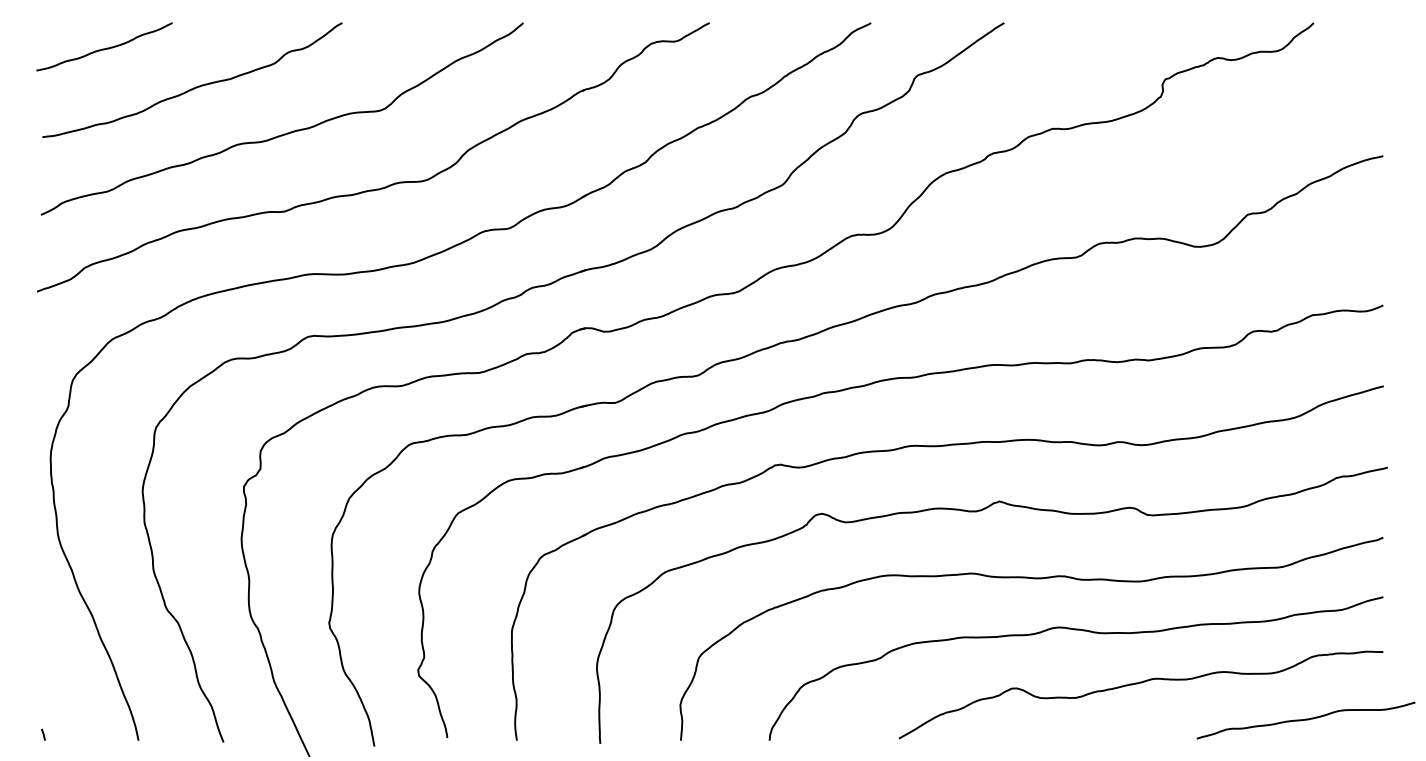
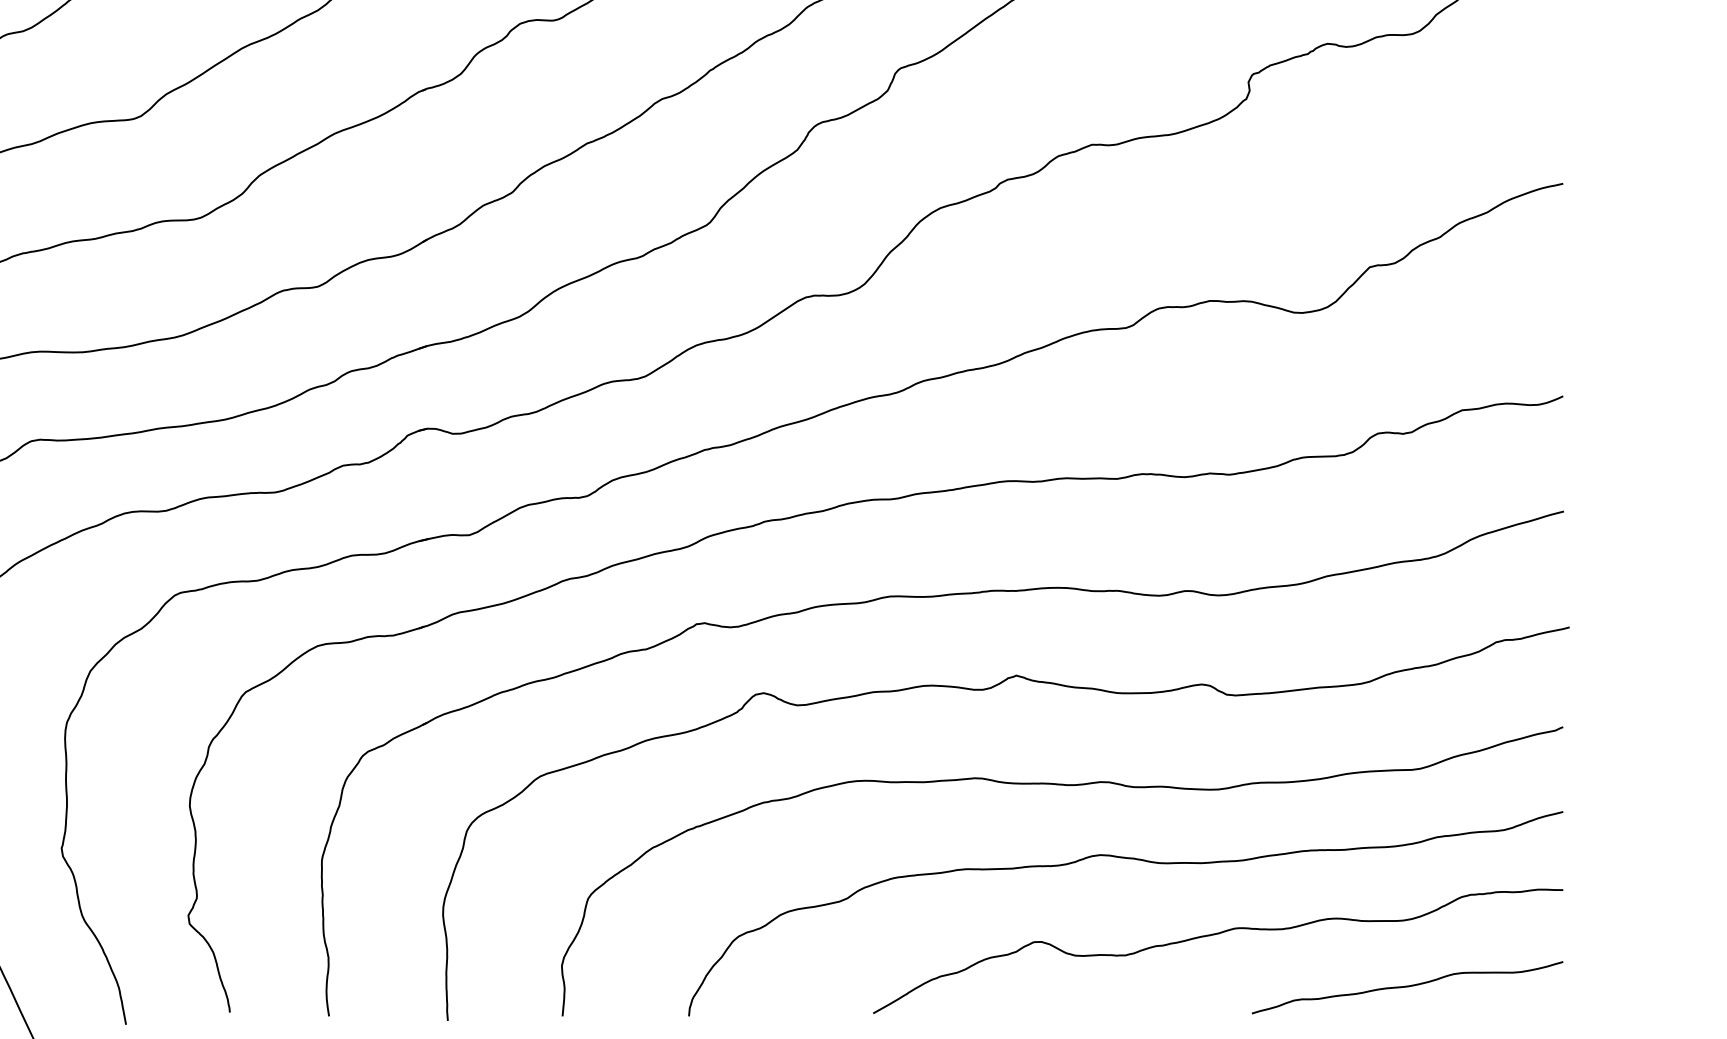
curve: (1305, 720) -> (1406, 987), moved

